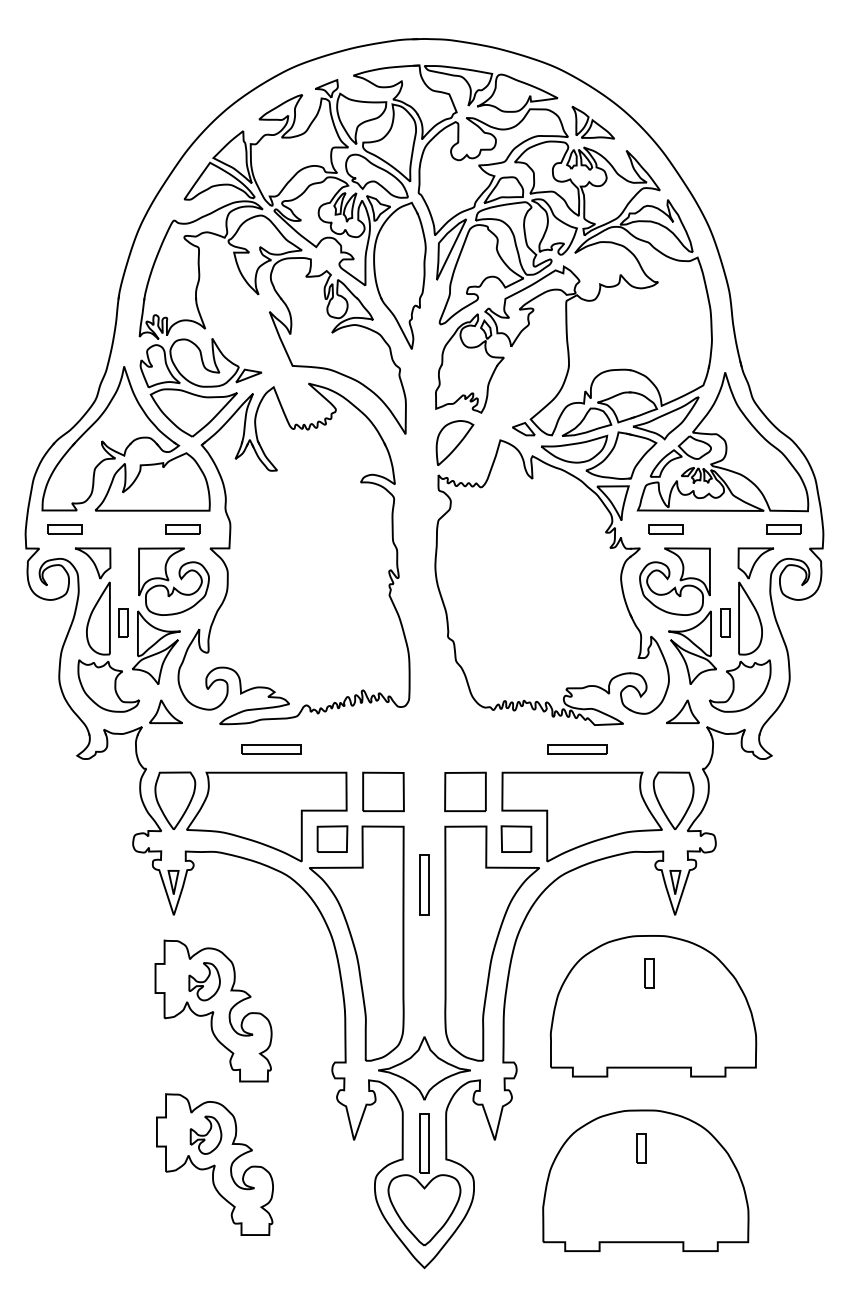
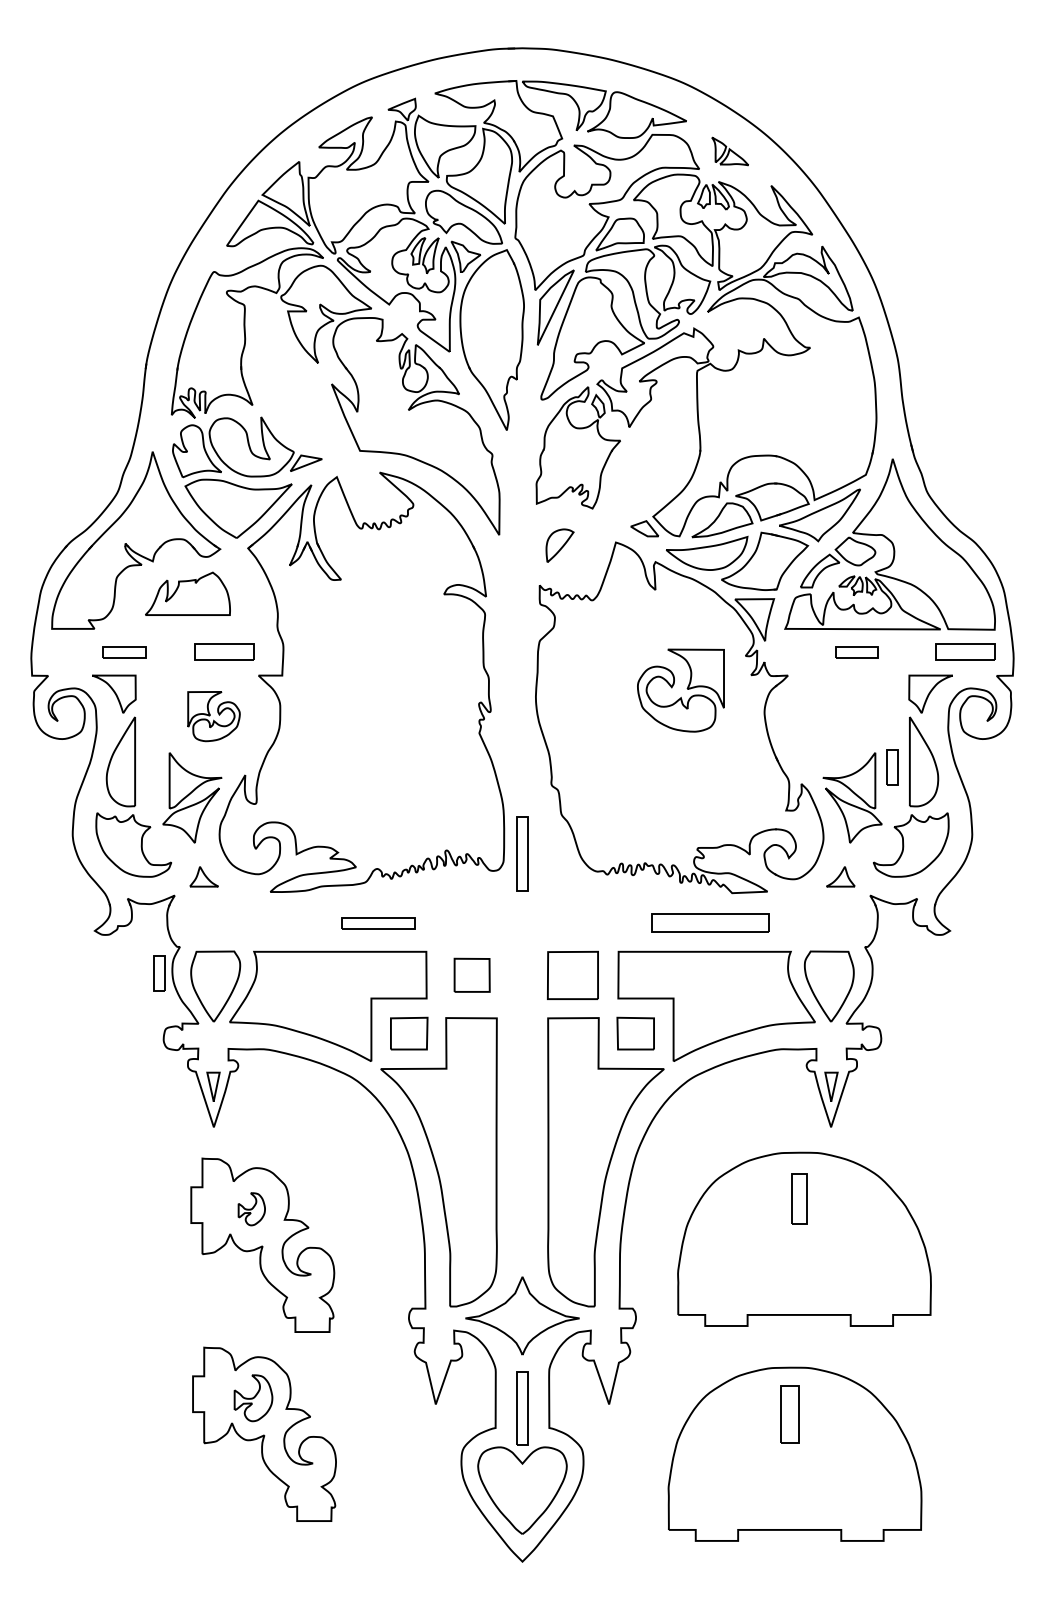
part: (592, 122) -> (729, 151), size x0.7
part: (454, 442) -> (559, 545), size x0.6
part: (152, 481) -> (187, 593), size x0.6
part: (64, 529) -> (124, 652), moved
part: (182, 529) -> (224, 652), size x1.4
part: (665, 529) -> (856, 652), moved
part: (784, 529) -> (965, 652), size x1.4
part: (679, 580) -> (686, 688), moved
part: (173, 581) -> (213, 716), size x0.6
part: (124, 623) -> (159, 973), moved
part: (165, 711) -> (203, 876), size x0.7
part: (682, 711) -> (840, 876), size x0.7
part: (271, 749) -> (378, 923), moved
part: (577, 749) -> (710, 923), size x1.6
part: (383, 791) -> (472, 974), size x0.7
part: (424, 884) -> (522, 853), moved
part: (649, 973) -> (799, 1198), size x1.4
part: (204, 981) -> (251, 1209), size x0.7
part: (641, 1147) -> (789, 1413), size x1.6

